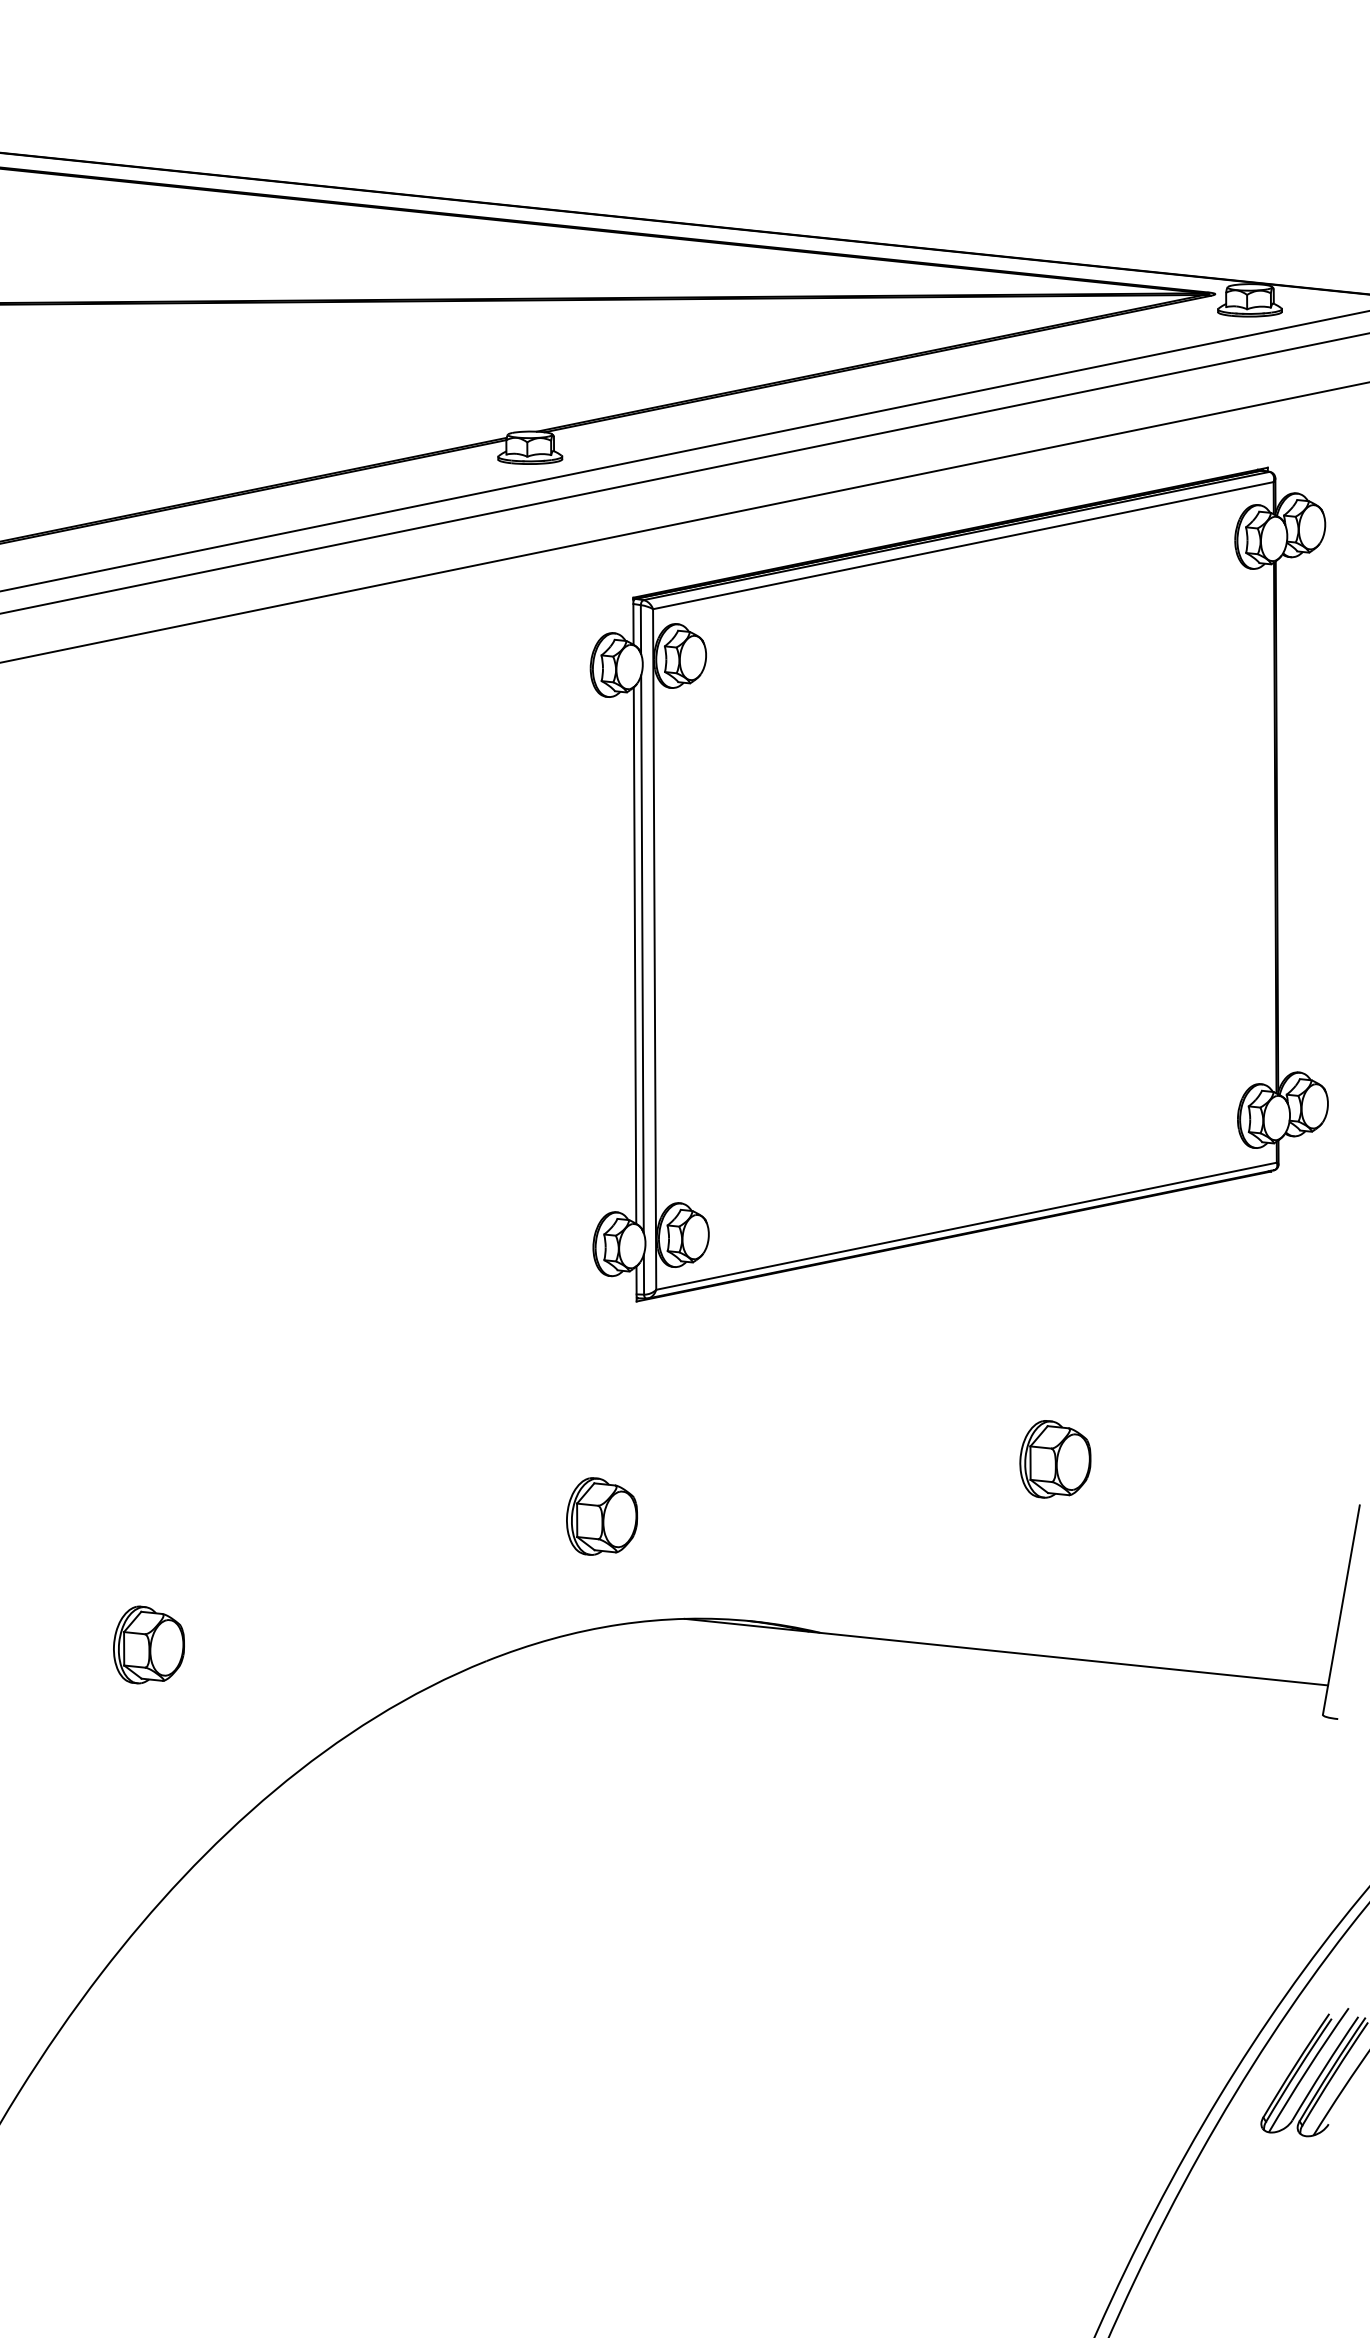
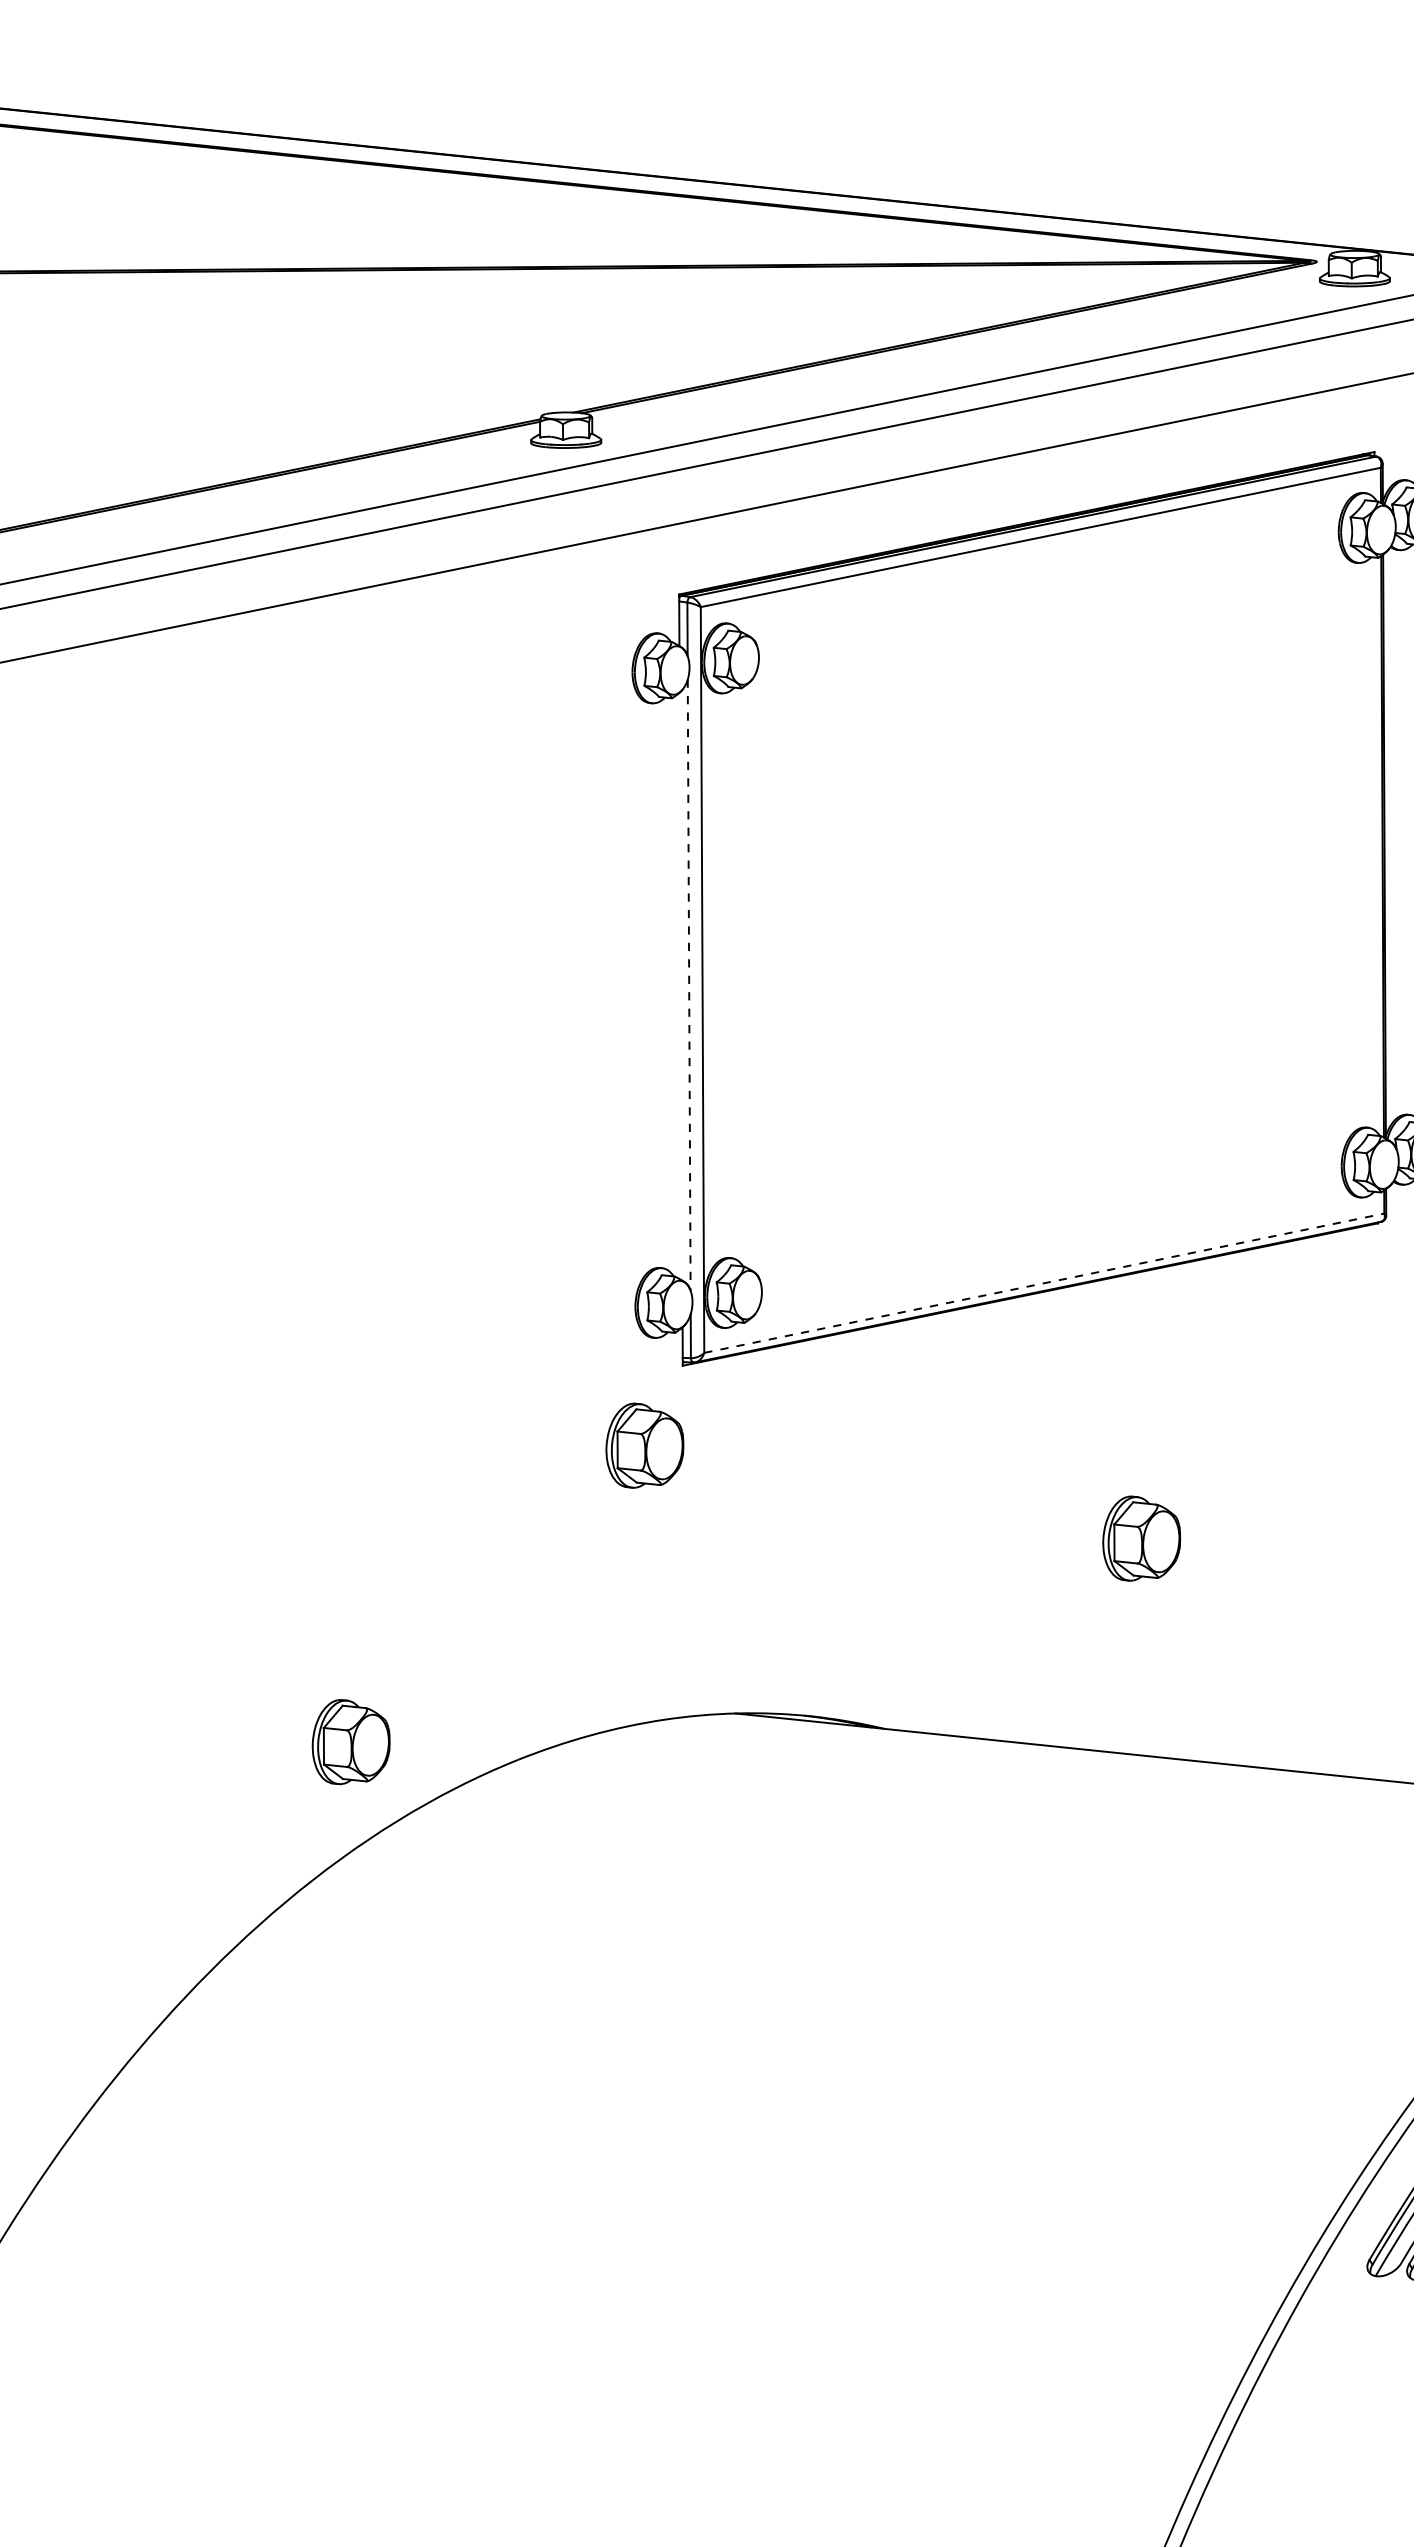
line: (642, 954) -> (689, 985), solid -> dashed
line: (634, 955) -> (680, 986), removed
line: (966, 1226) -> (1044, 1283), solid -> dashed
part: (602, 1516) -> (645, 1445), moved
part: (148, 1644) -> (350, 1741), moved

